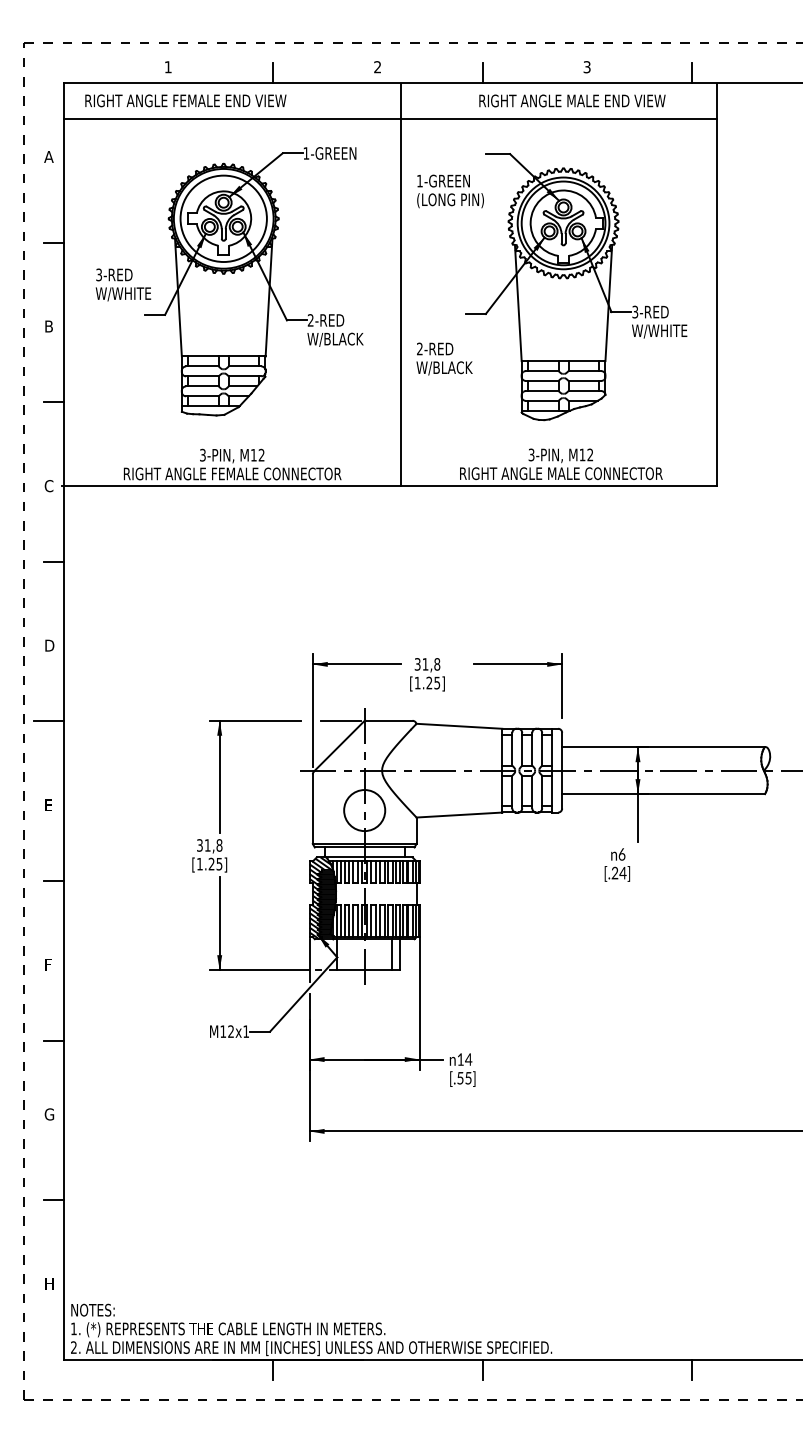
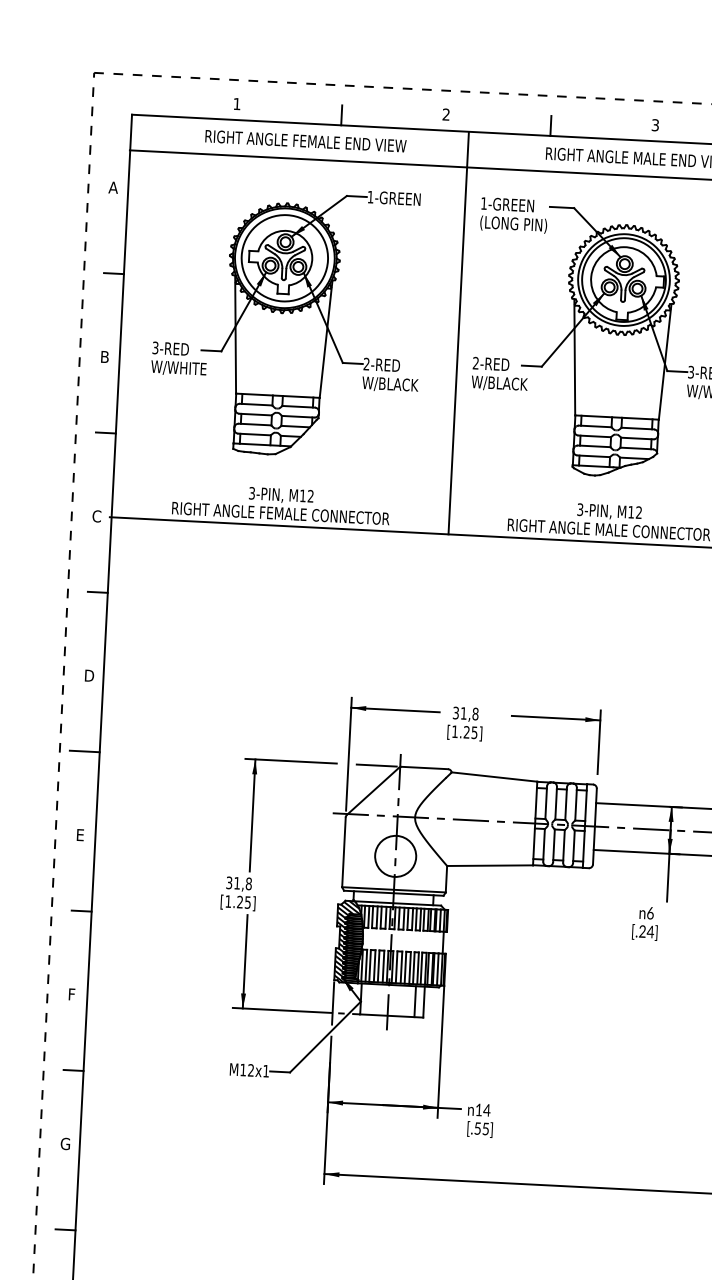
text: (185, 100) -> (305, 140), moved
text: (450, 191) -> (514, 215), moved
text: (123, 284) -> (179, 358), moved
text: (444, 358) -> (500, 374), moved

